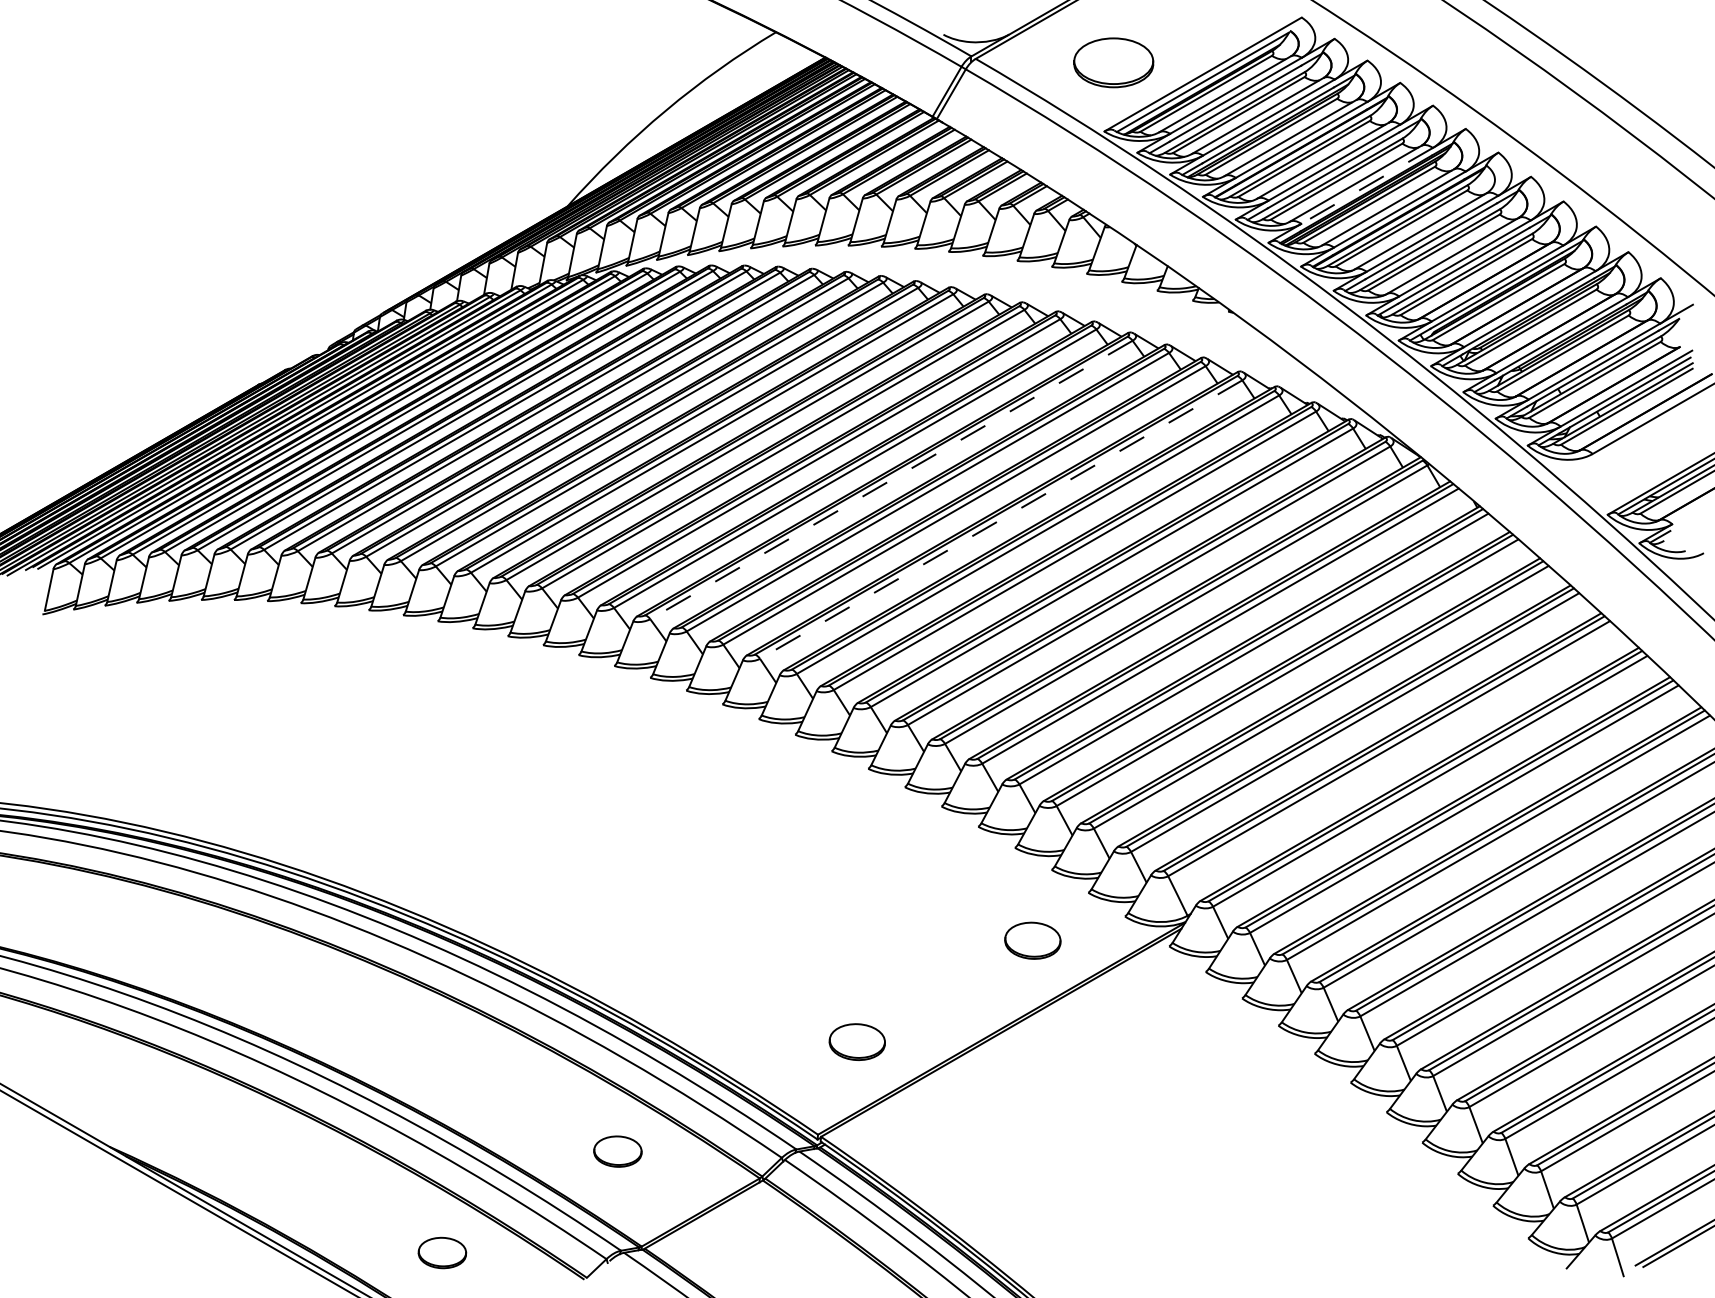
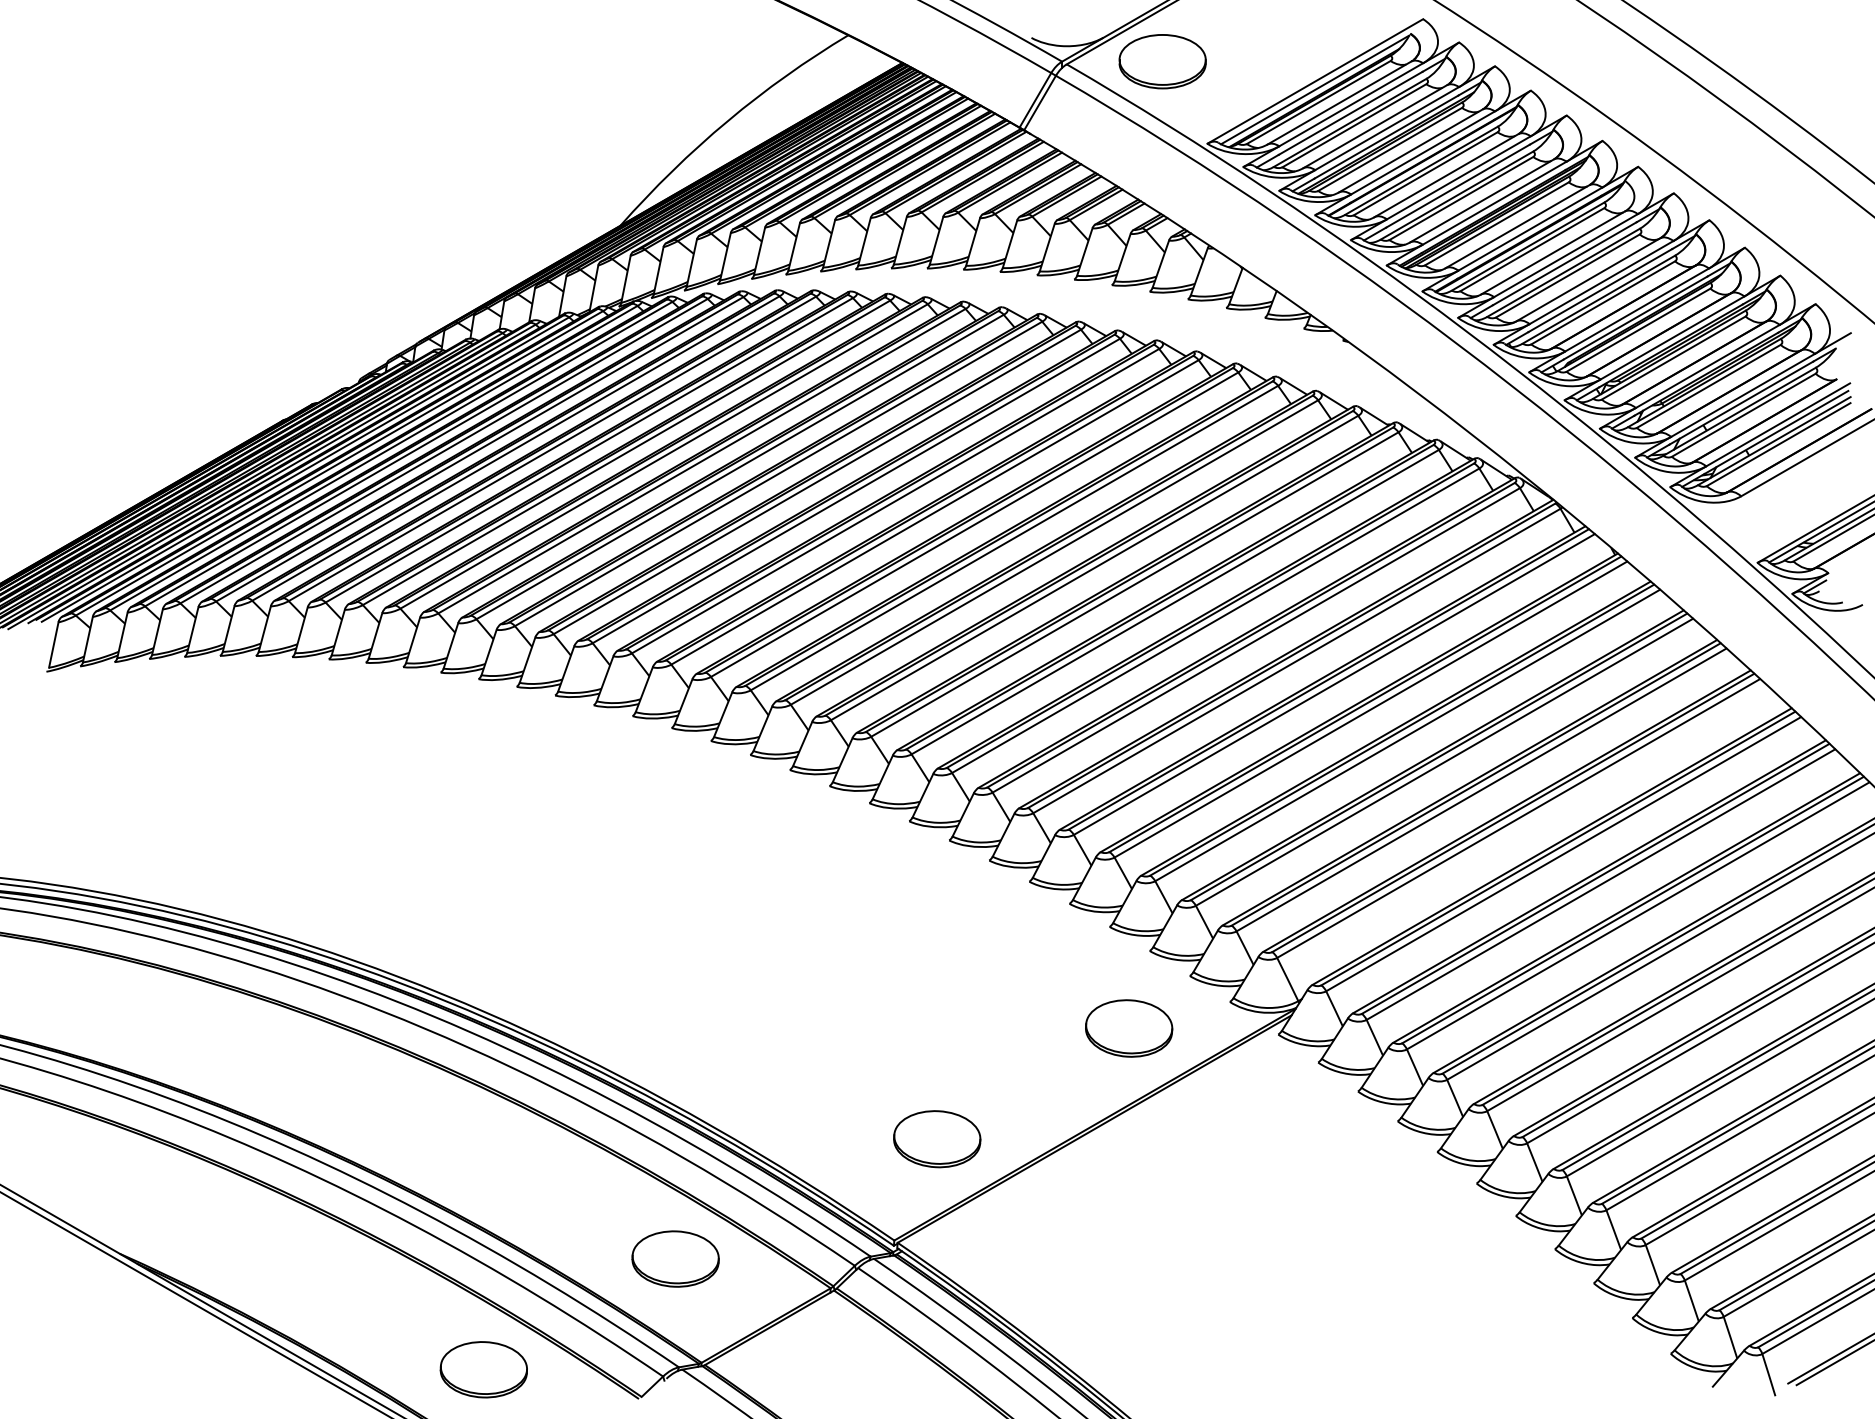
part: (1113, 62) -> (1162, 61), moved
line: (1366, 186) -> (1494, 203), dashed -> solid
line: (891, 479) -> (974, 524), dashed -> solid
line: (1001, 520) -> (1094, 568), dashed -> solid
part: (1033, 940) -> (1129, 1028), size x1.43
part: (857, 1042) -> (937, 1139), size x1.43
part: (617, 1151) -> (675, 1258), size x1.67
part: (442, 1252) -> (483, 1369), size x1.67

